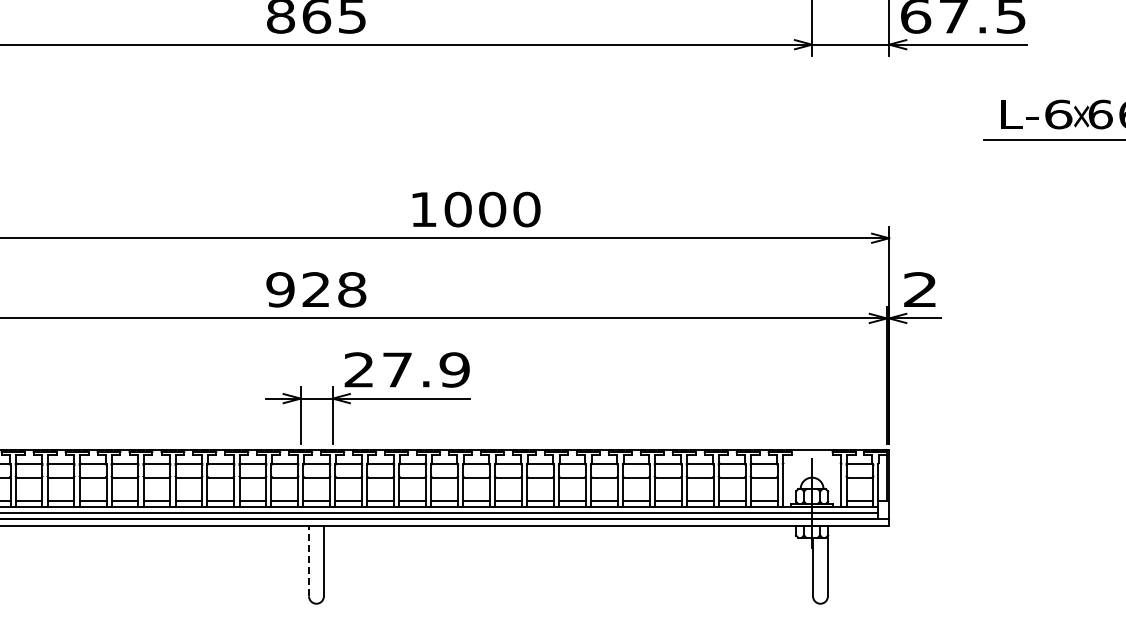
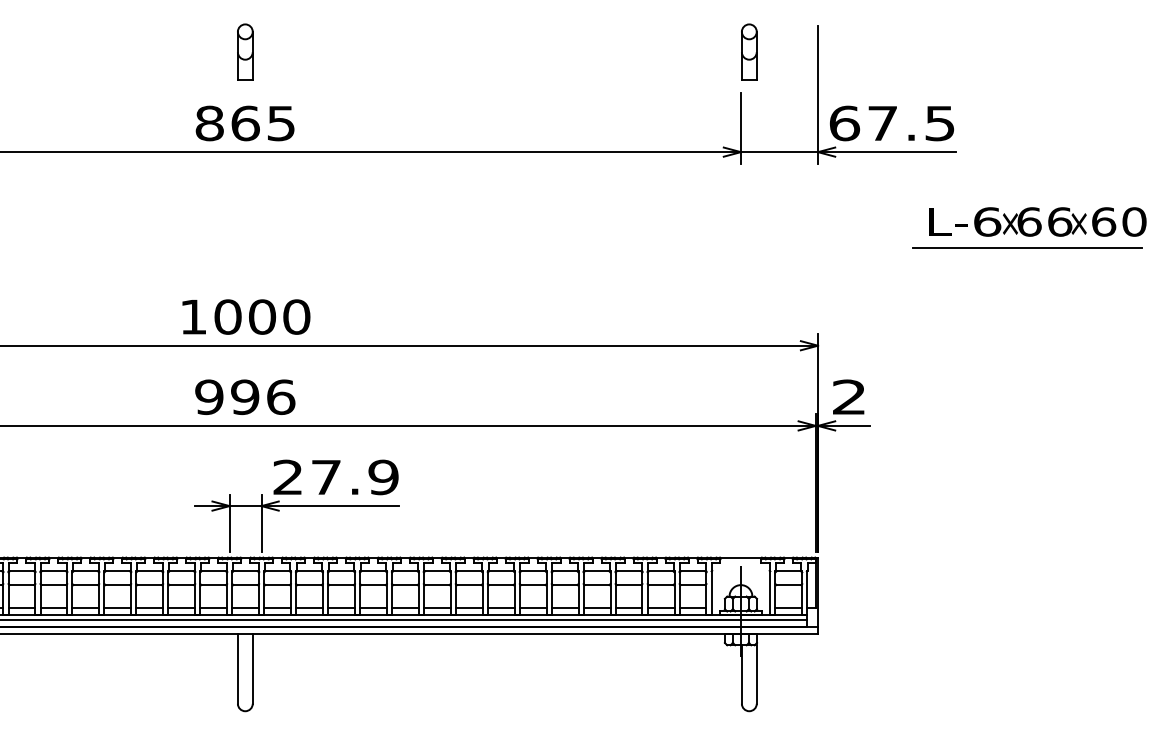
text: (476, 209) -> (246, 316), moved
text: (334, 290) -> (263, 397), 928 -> 996
line: (308, 561) -> (237, 668), dashed -> solid

